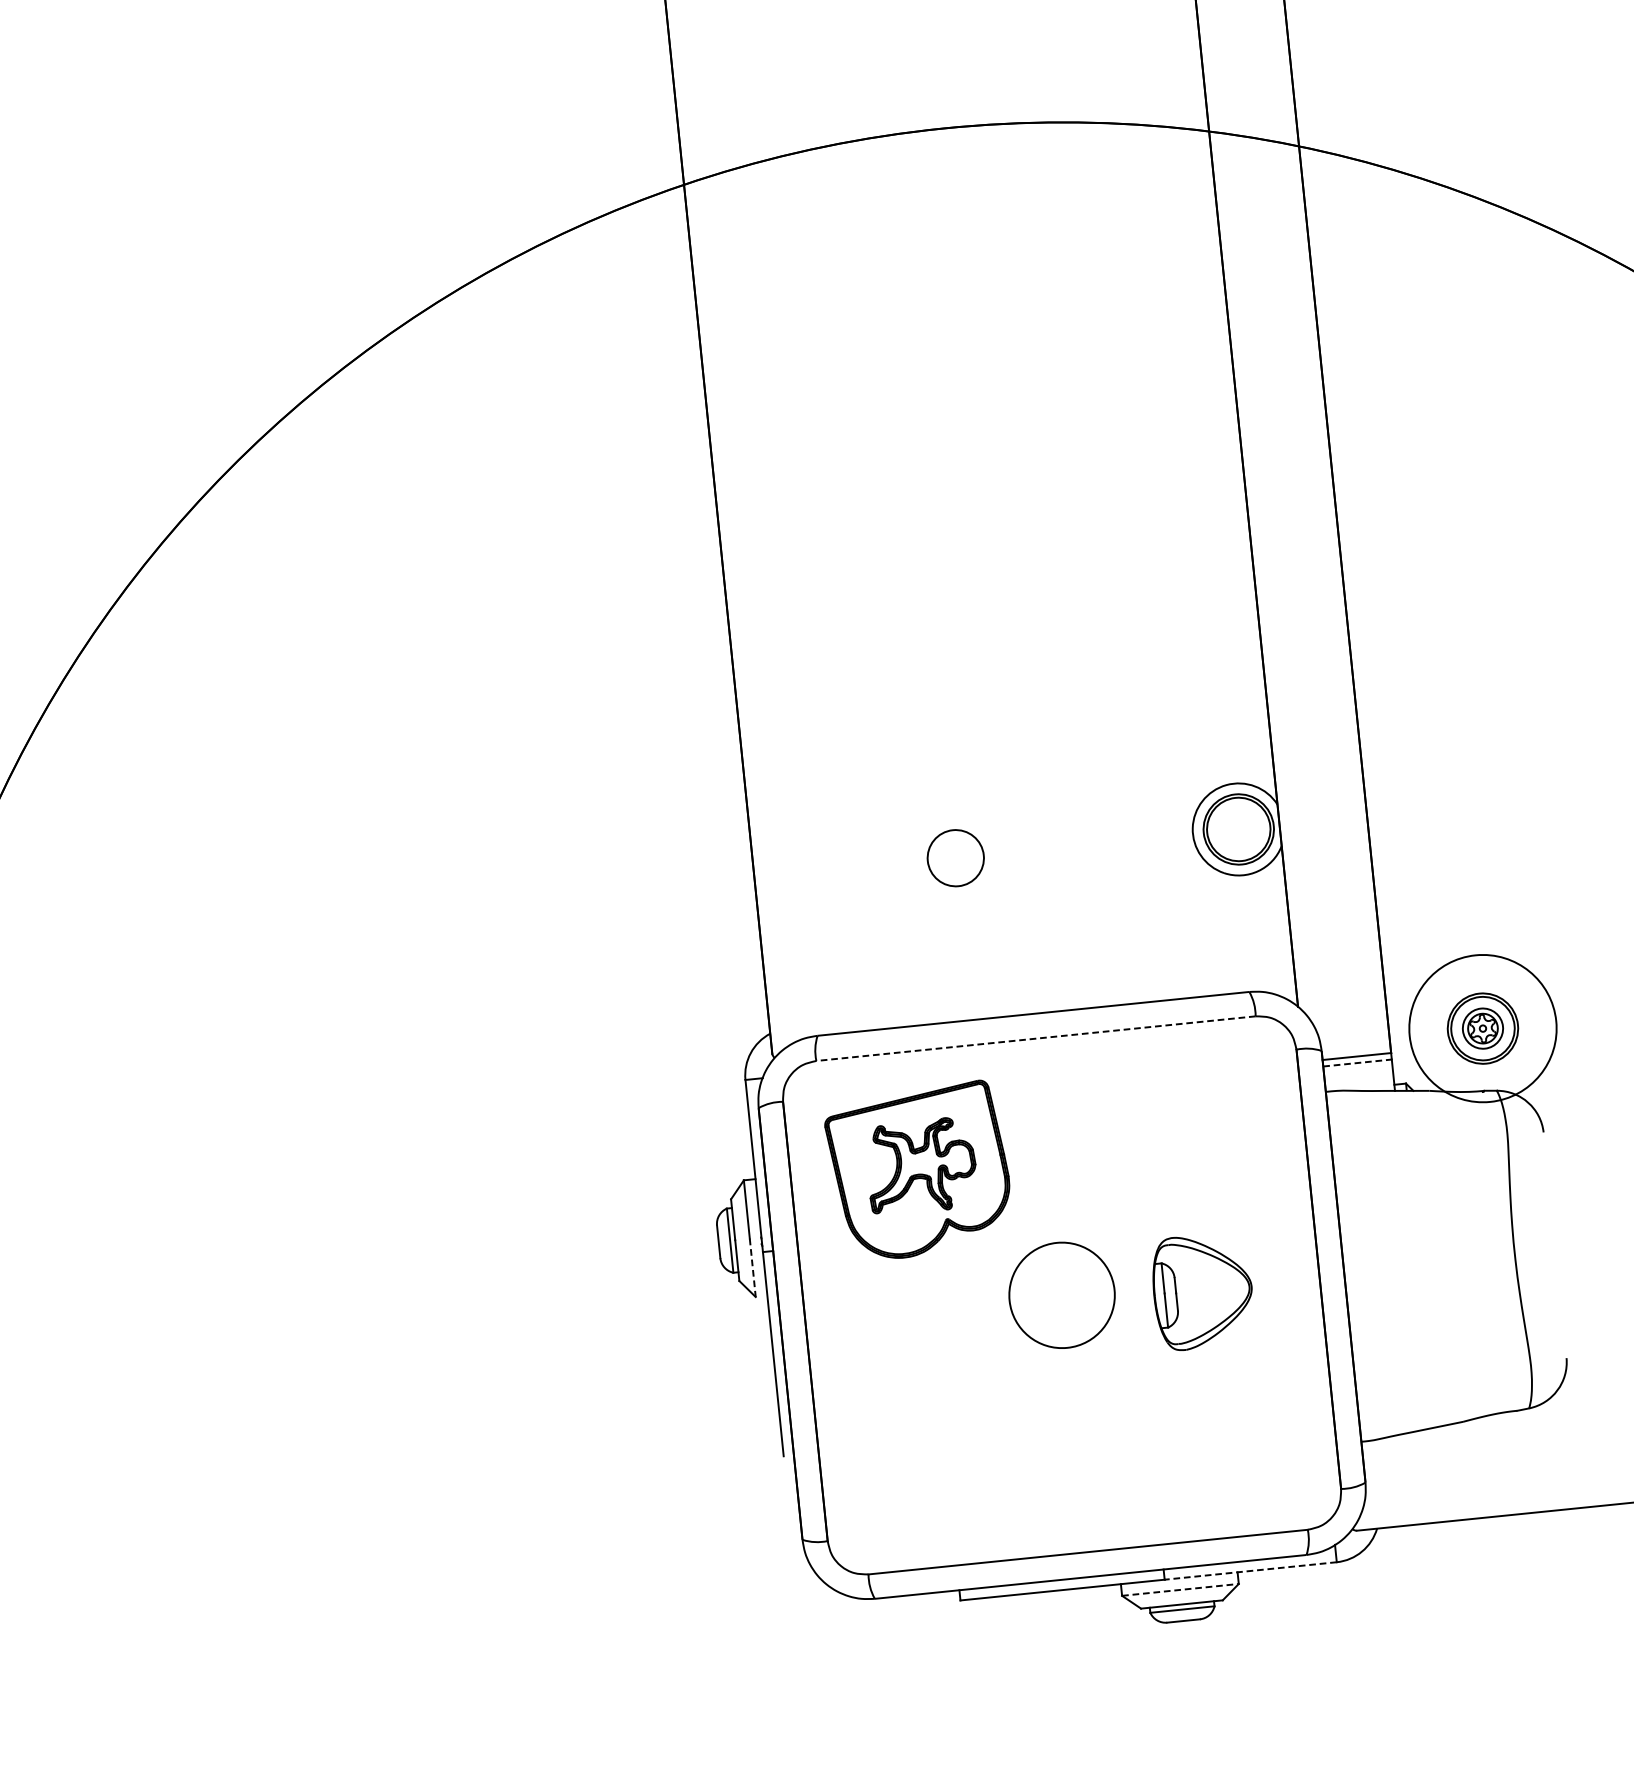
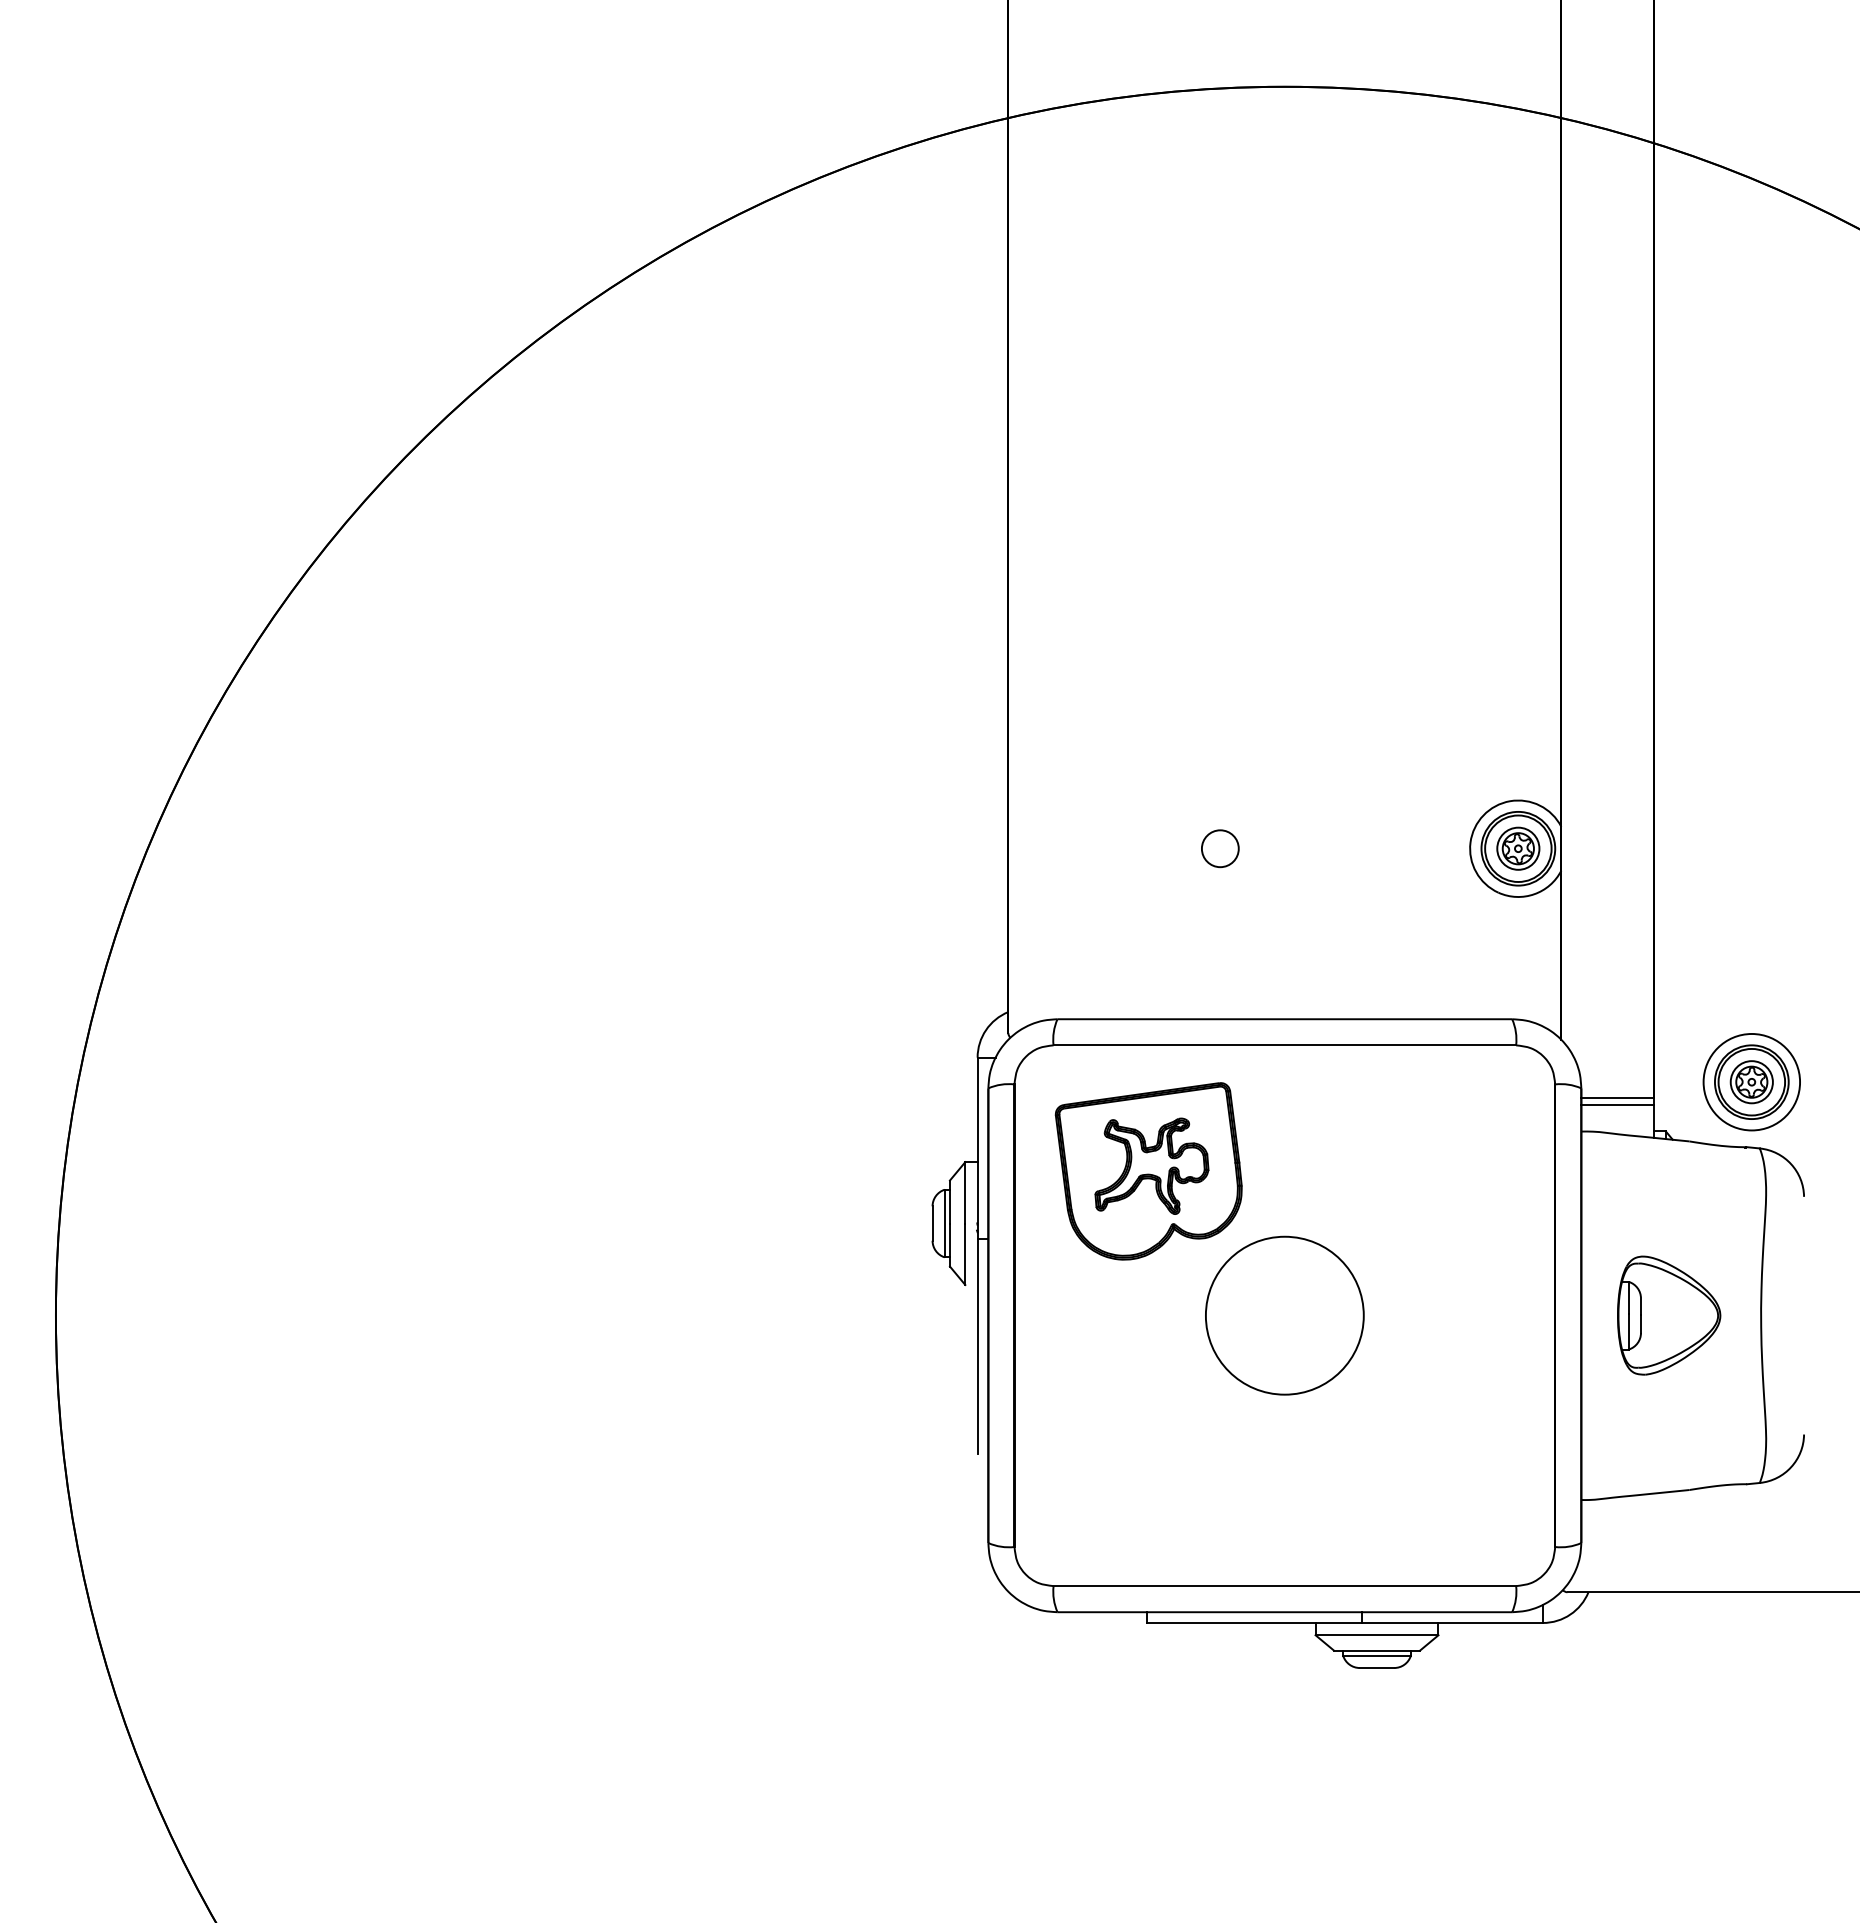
part: (1238, 829) -> (1518, 848), added
circle: (954, 858) -> (1219, 848), size x0.62
circle: (1482, 1027) -> (1751, 1081), size x0.62
line: (1035, 1038) -> (1284, 1045), dashed -> solid
line: (1357, 1062) -> (1617, 1104), dashed -> solid
line: (752, 1268) -> (965, 1254), dashed -> solid
part: (1203, 1291) -> (1669, 1315), moved
circle: (1061, 1295) -> (1284, 1315), size x1.43
line: (1250, 1570) -> (1452, 1622), dashed -> solid
line: (1180, 1590) -> (1377, 1635), dashed -> solid

